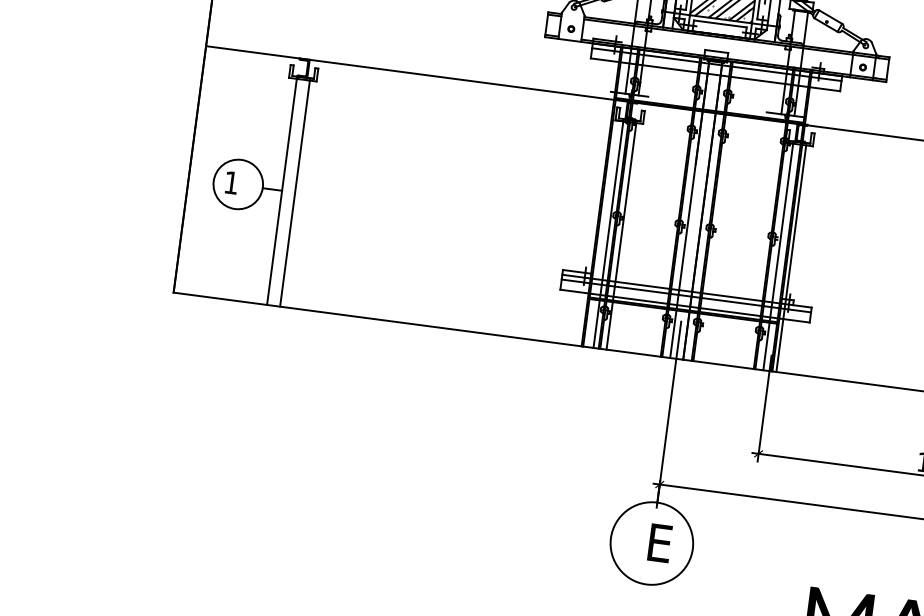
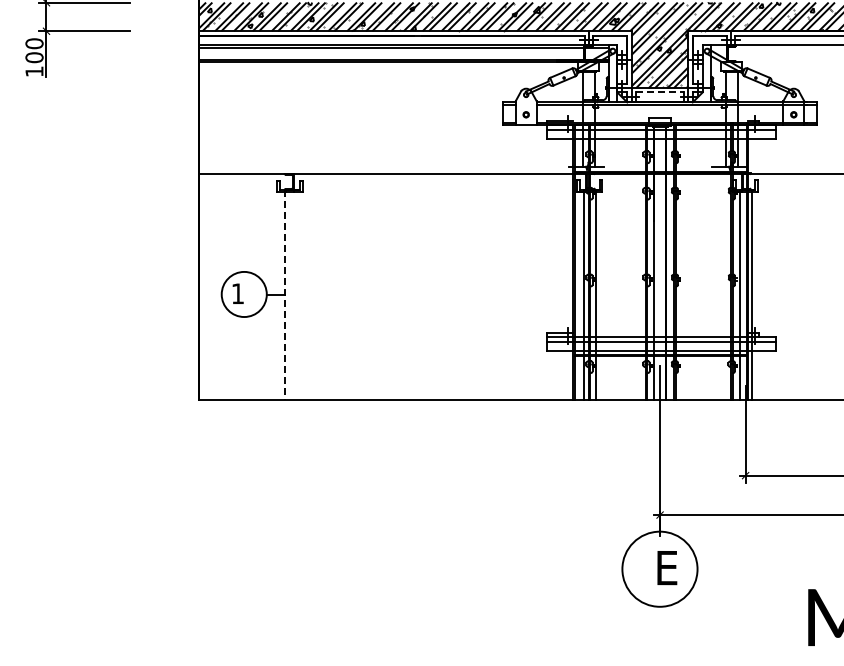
line: (720, 24) -> (660, 92), solid -> dashed
line: (282, 190) -> (284, 294), solid -> dashed
line: (295, 191) -> (296, 294), removed

